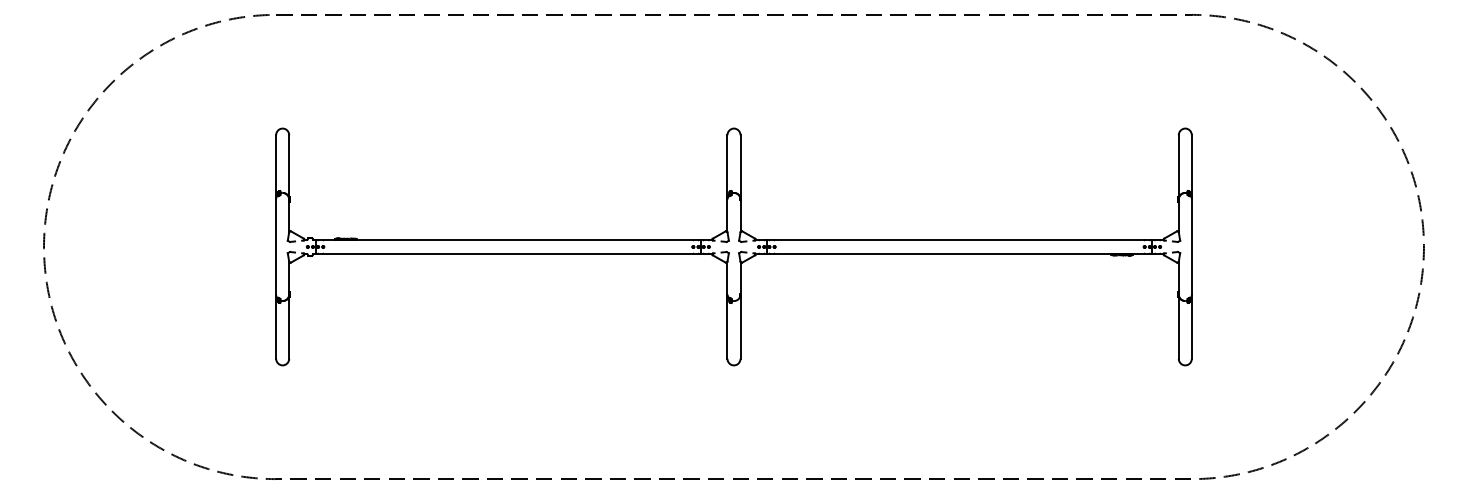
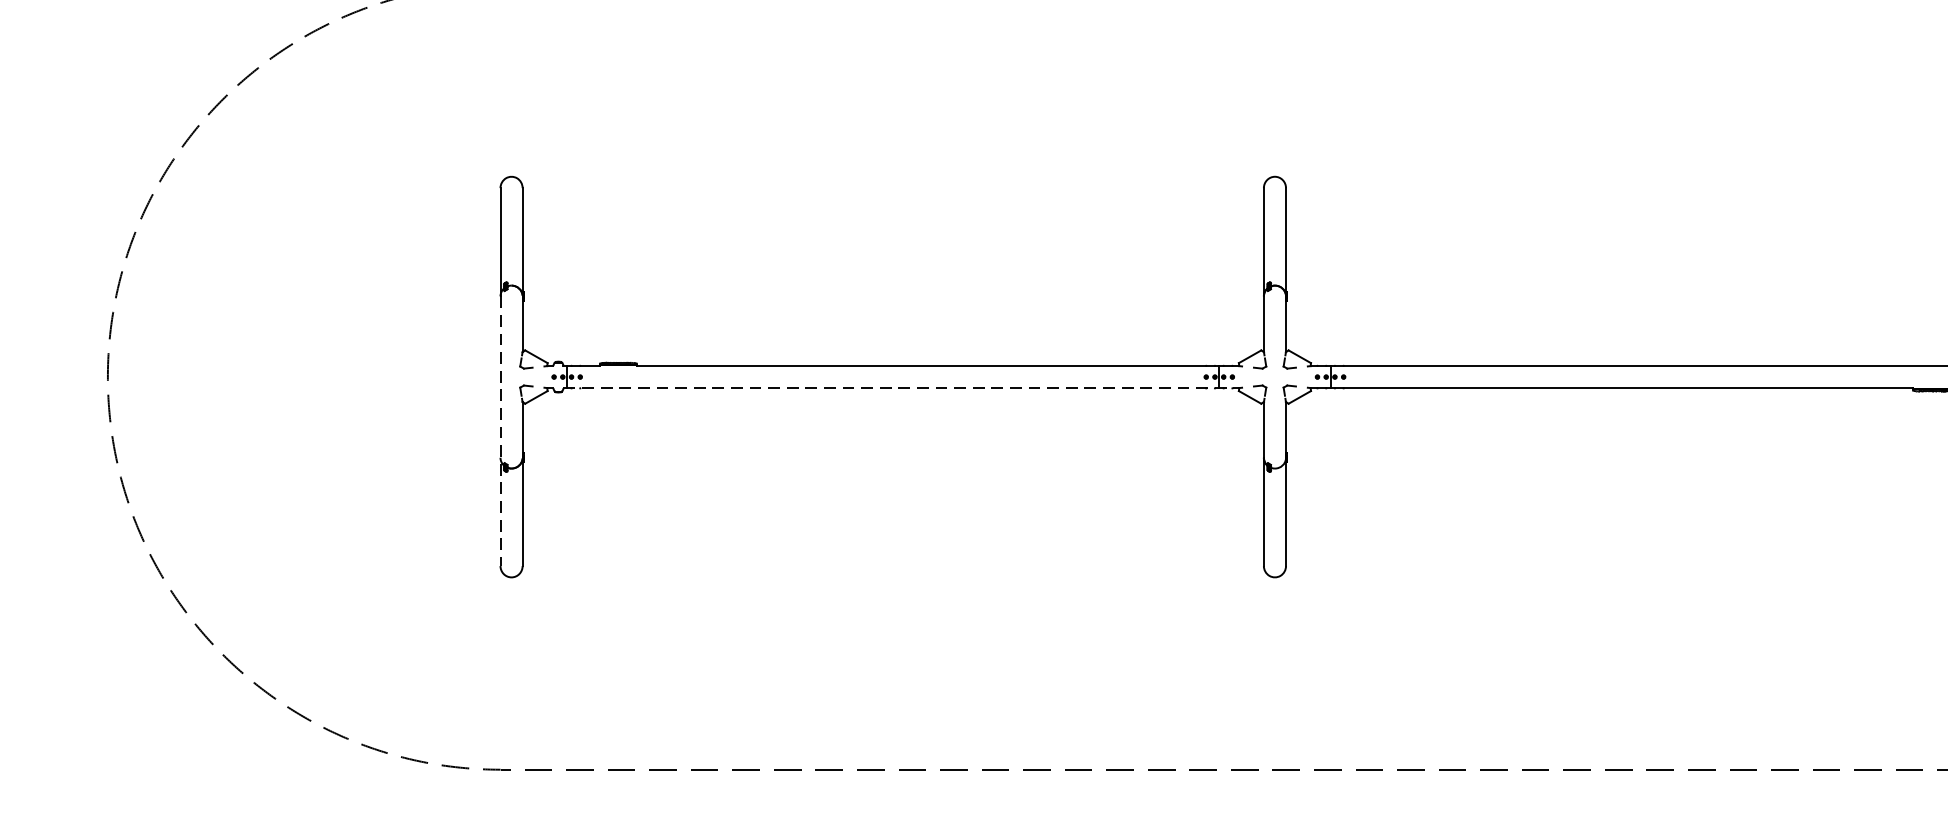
line: (513, 253) -> (901, 388), solid -> dashed
line: (276, 279) -> (501, 432), solid -> dashed

